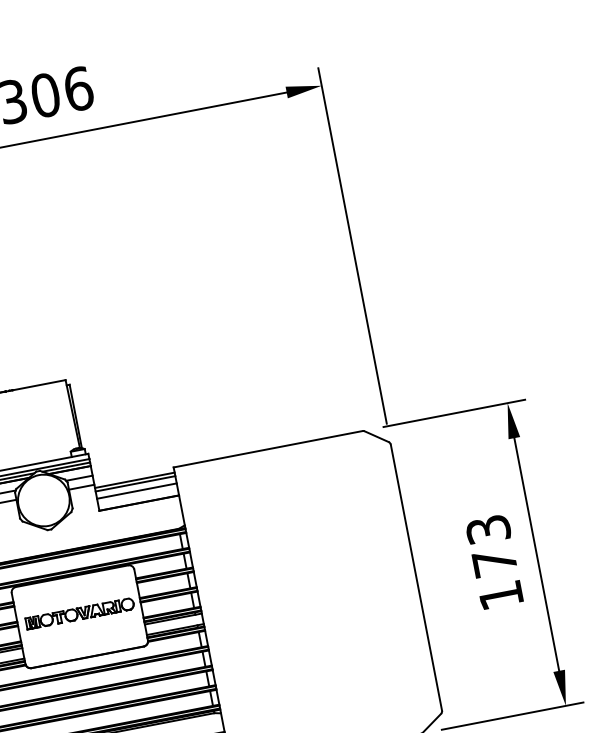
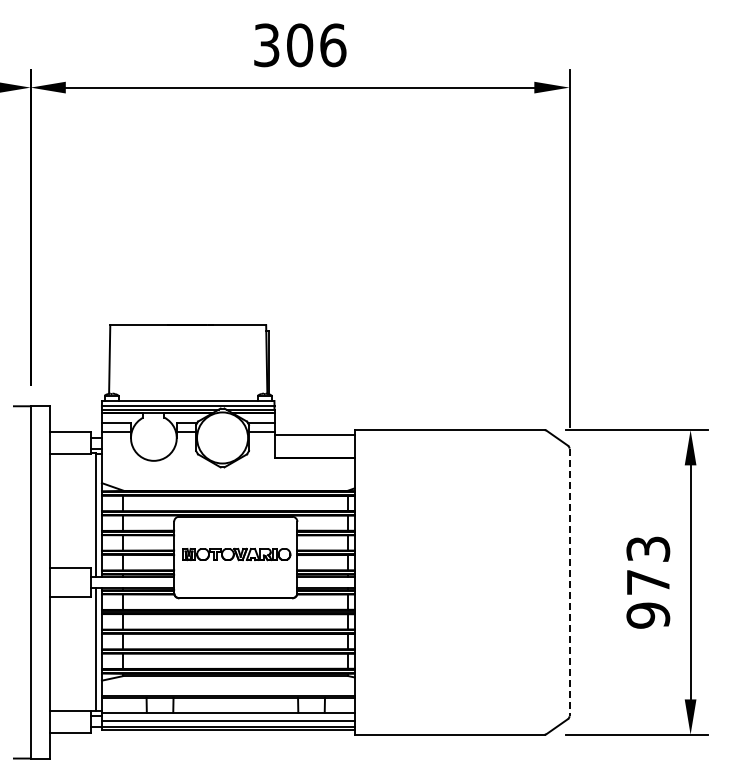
line: (135, 483) -> (314, 438), removed
line: (136, 491) -> (314, 446), removed
line: (416, 577) -> (569, 582), solid -> dashed
text: (501, 595) -> (648, 615), 173 -> 973

